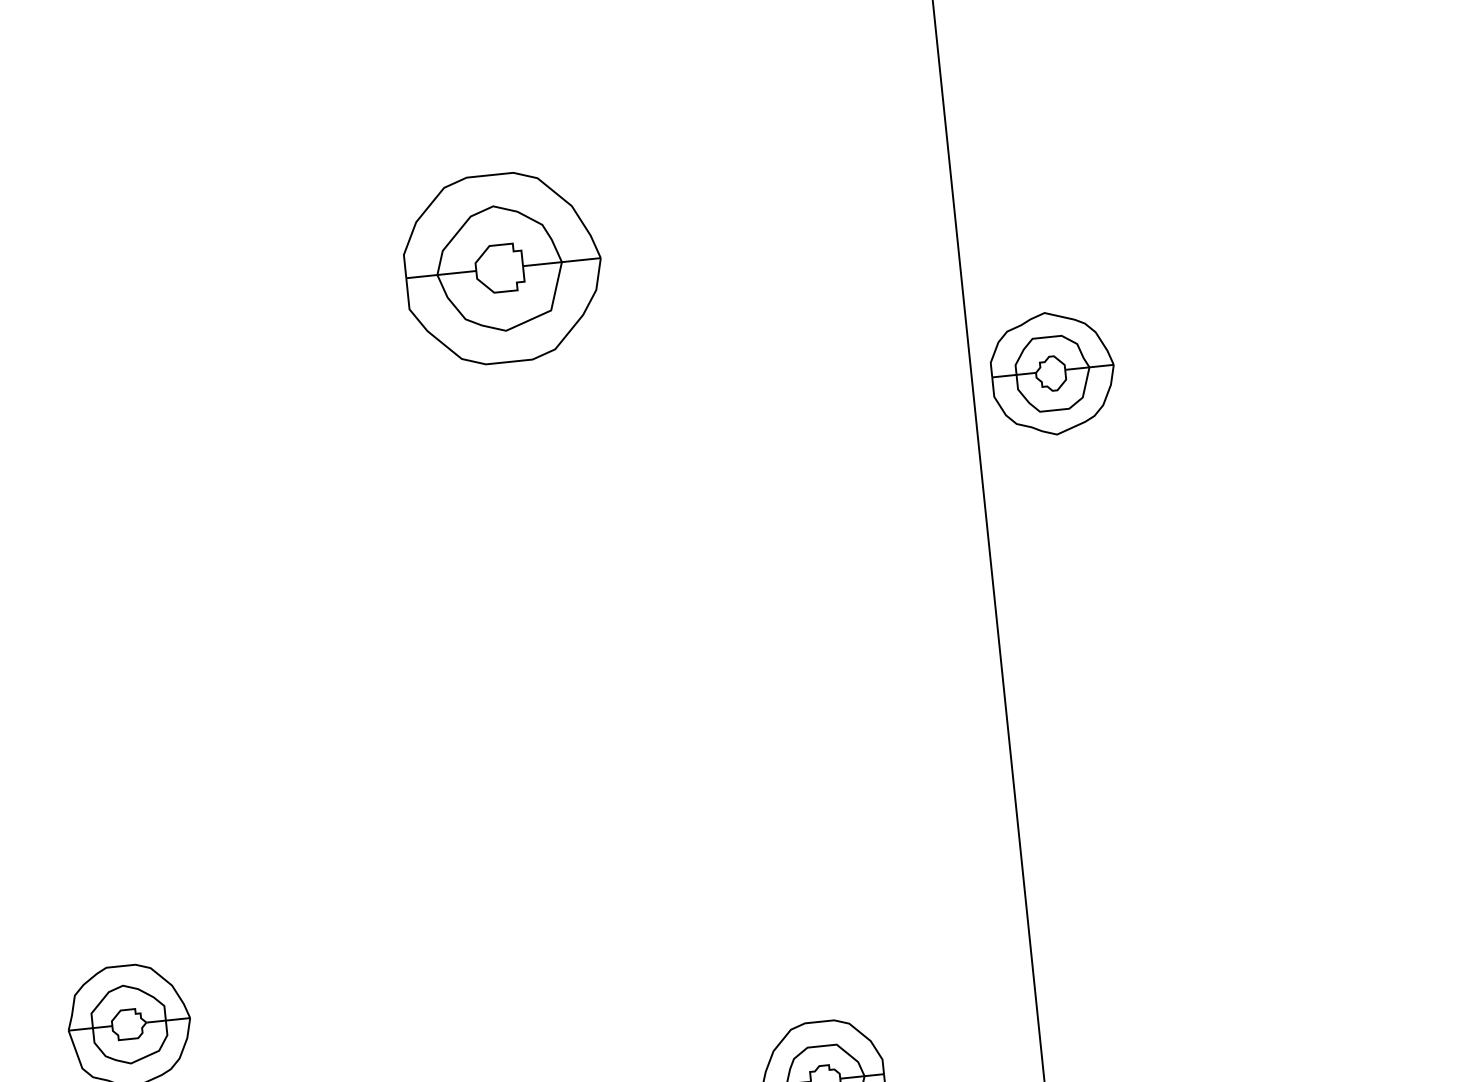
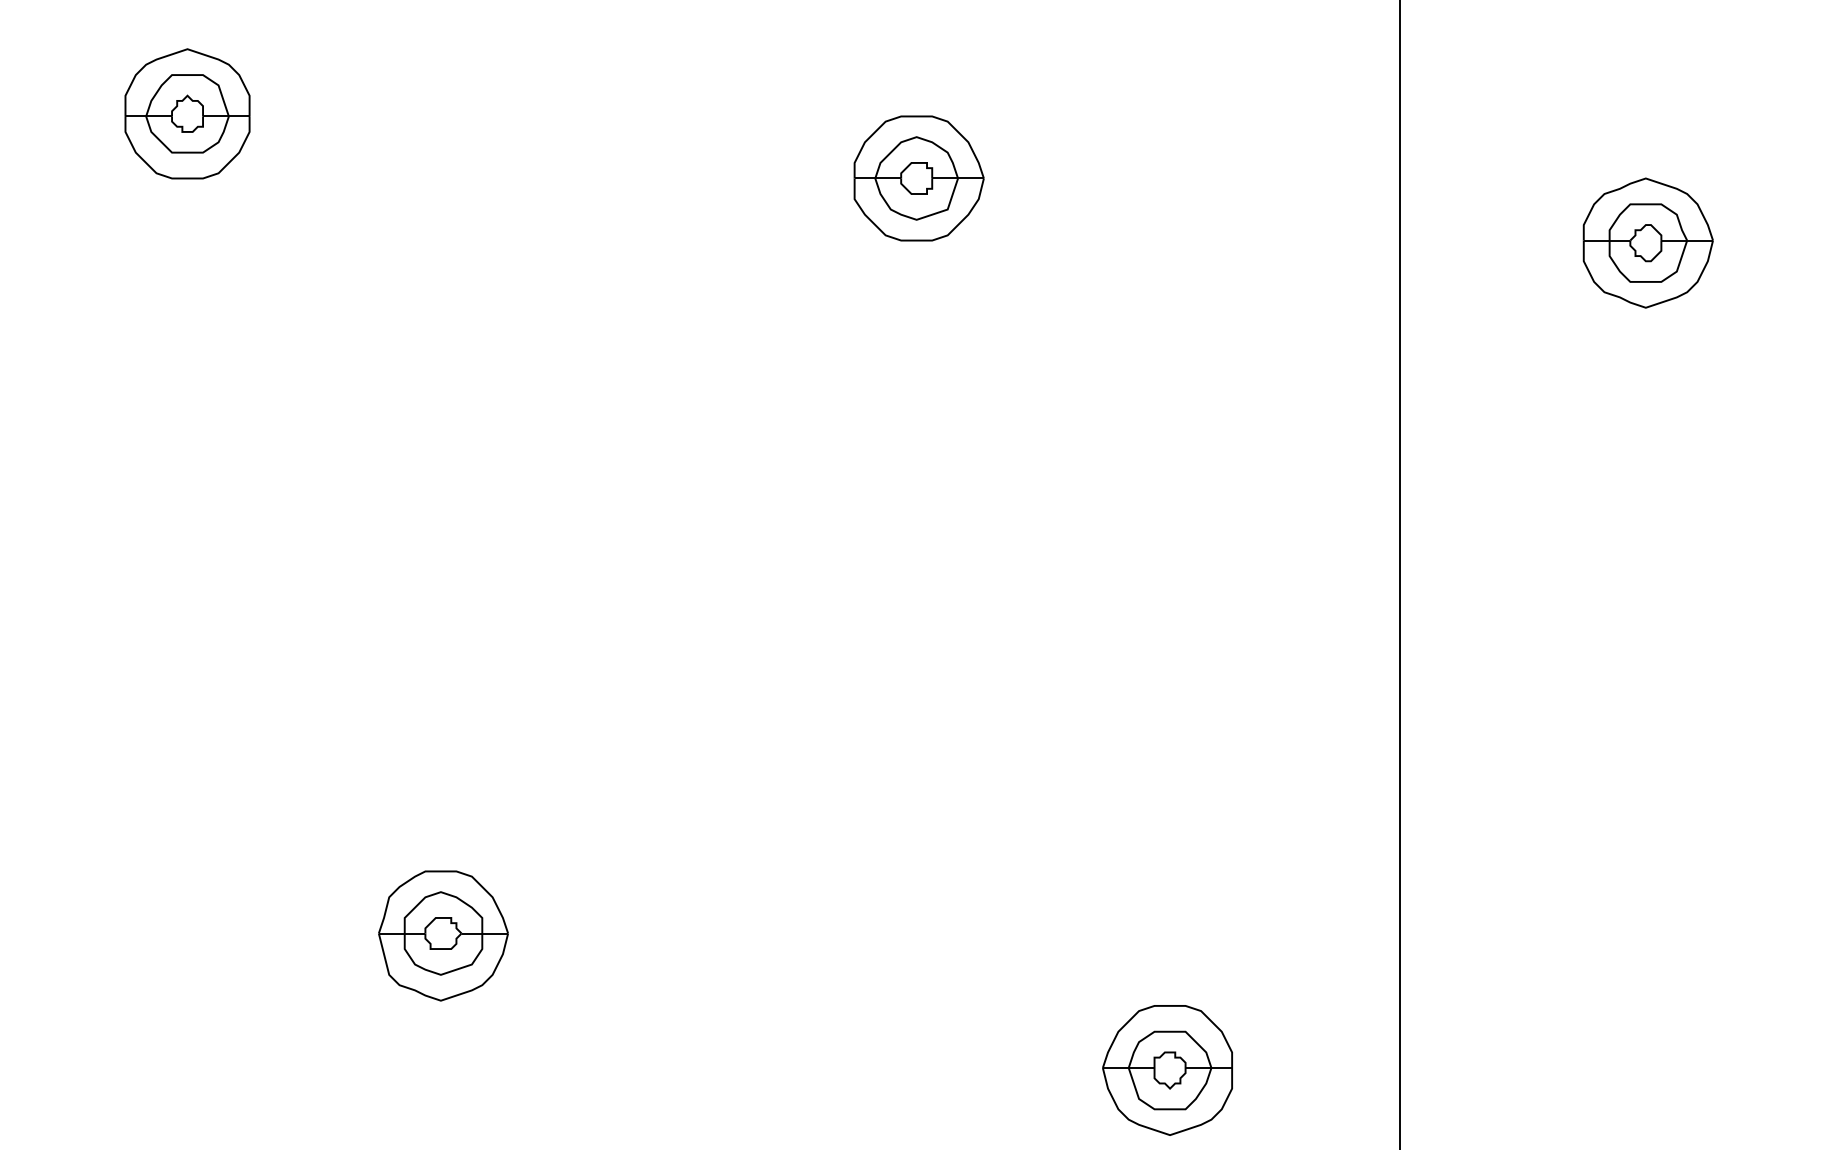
part: (502, 268) -> (918, 178), size x0.62
part: (1052, 373) -> (1647, 242), moved

